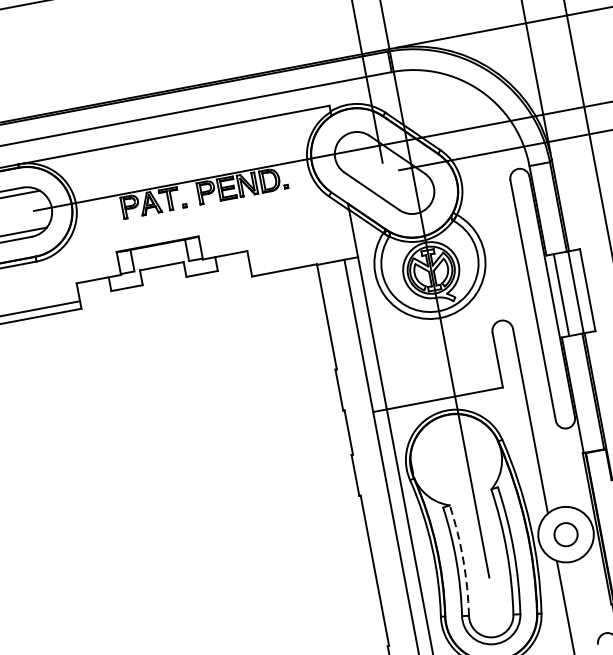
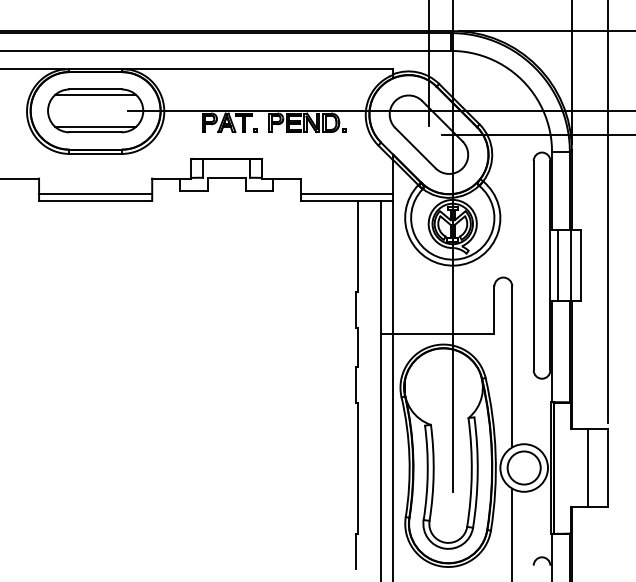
line: (302, 259) -> (346, 194), added
circle: (565, 534) -> (523, 467), size x1.67
arc: (463, 559) -> (433, 472), dashed -> solid

